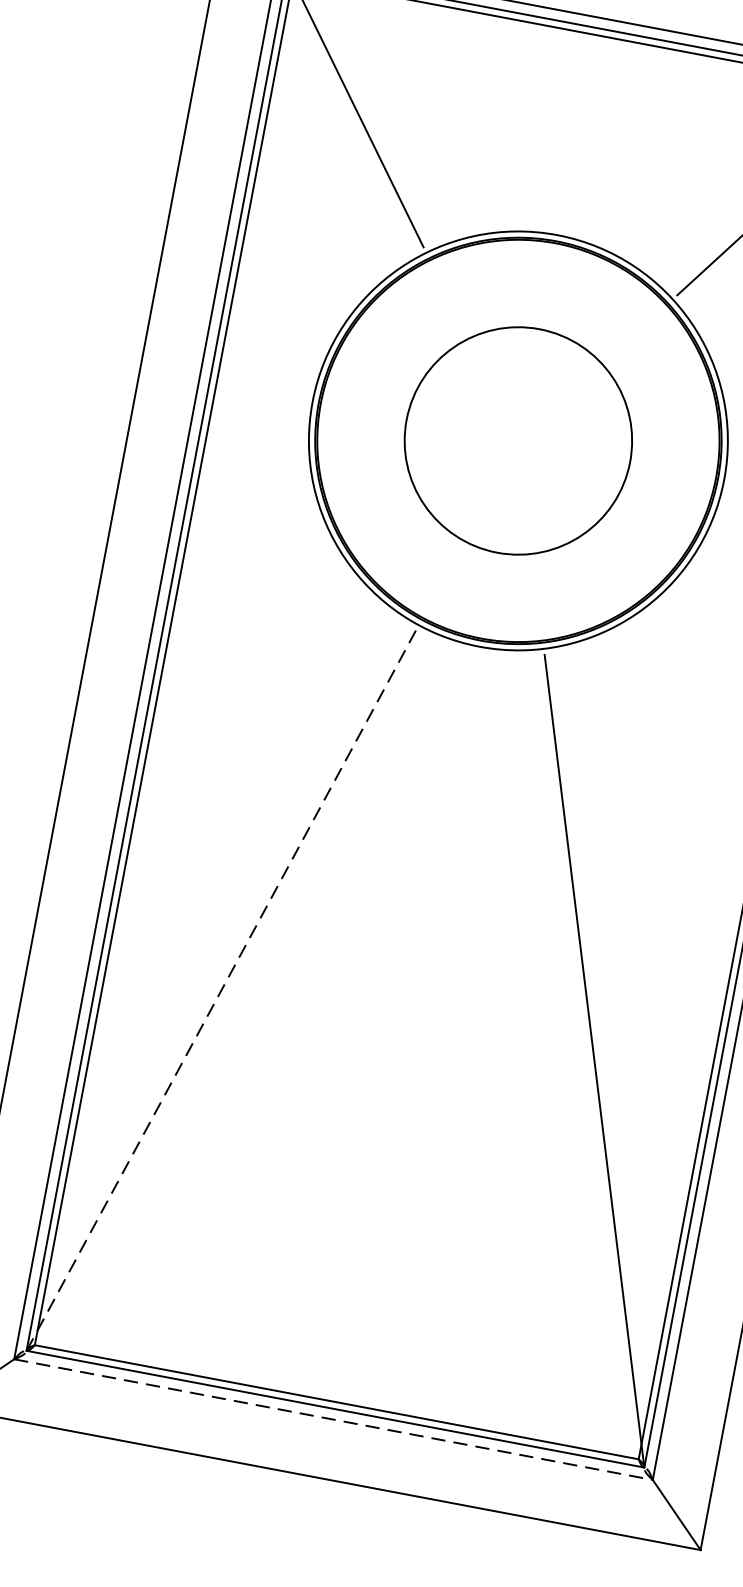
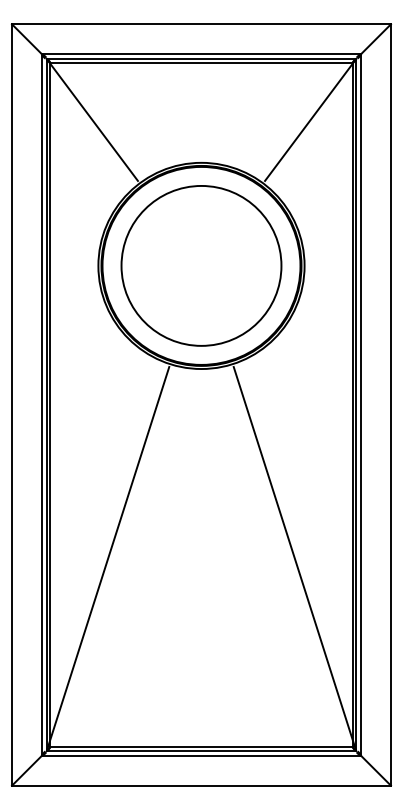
circle: (518, 440) -> (201, 265), size x1.43
line: (222, 991) -> (108, 559), dashed -> solid
line: (333, 1420) -> (201, 756), dashed -> solid

